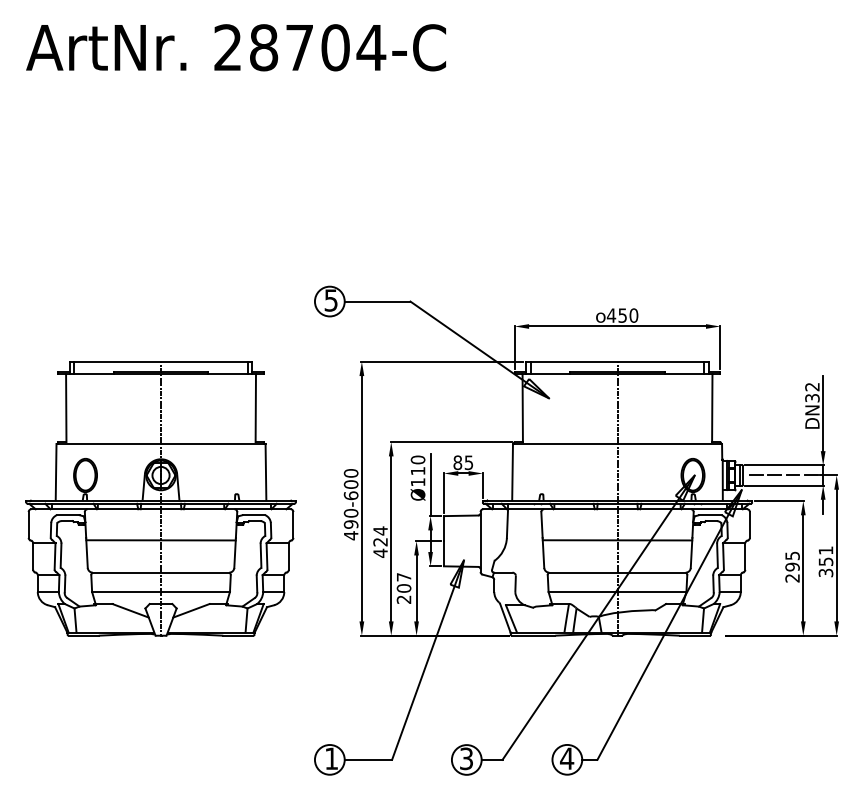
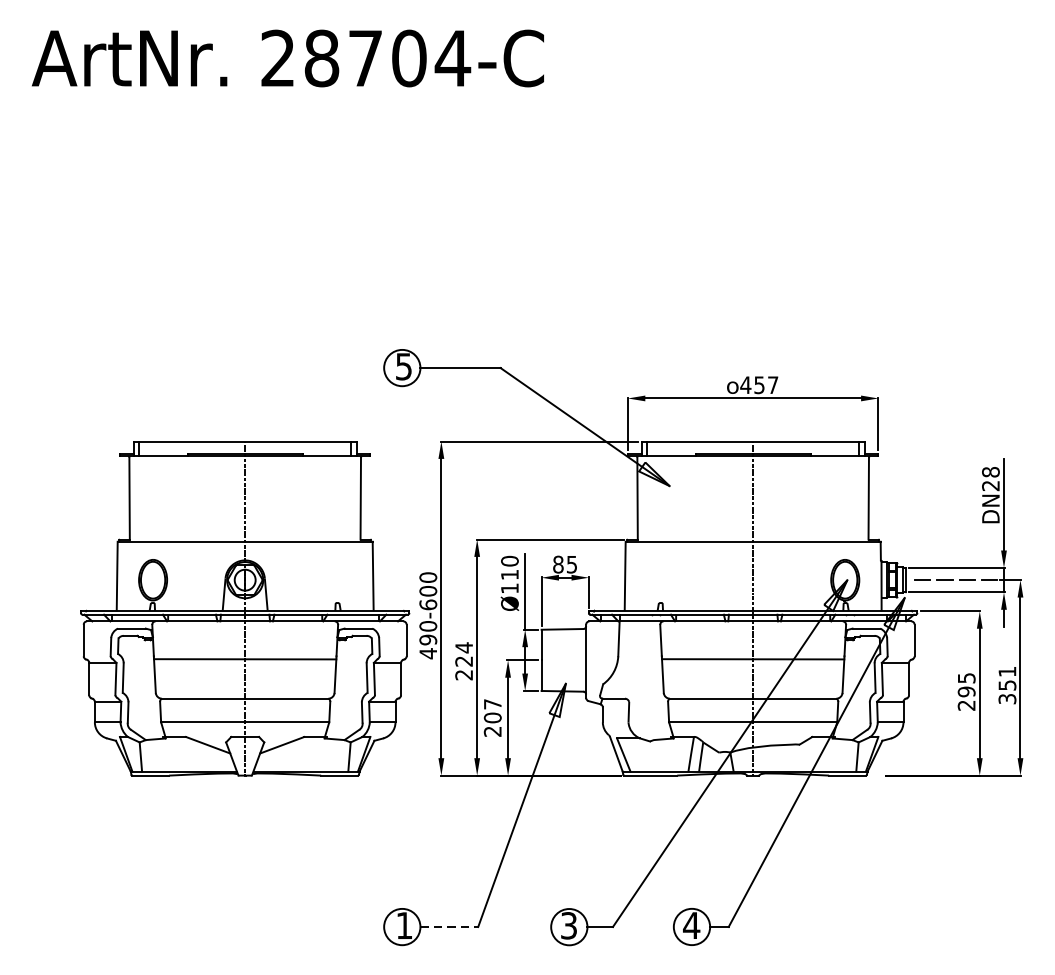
text: (633, 315) -> (772, 385), 450 -> 457
text: (812, 392) -> (990, 478), DN32 -> DN28
part: (160, 498) -> (244, 608), moved
text: (380, 552) -> (464, 674), 424 -> 224
line: (368, 759) -> (449, 926), solid -> dashed

